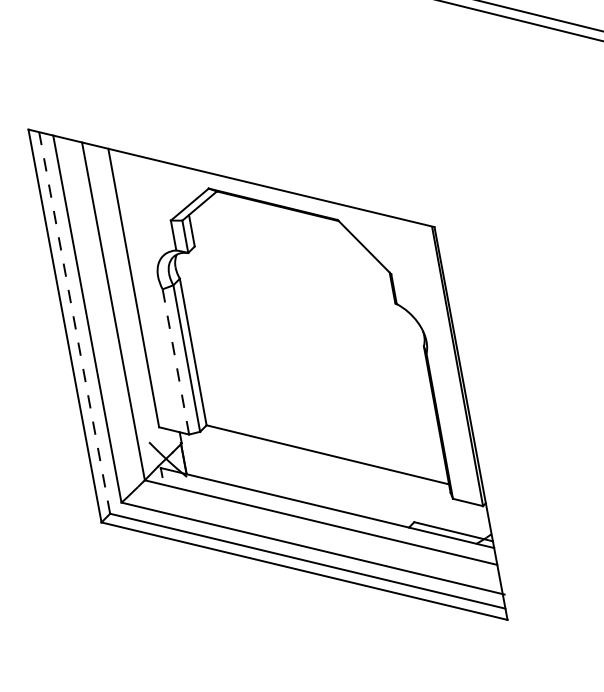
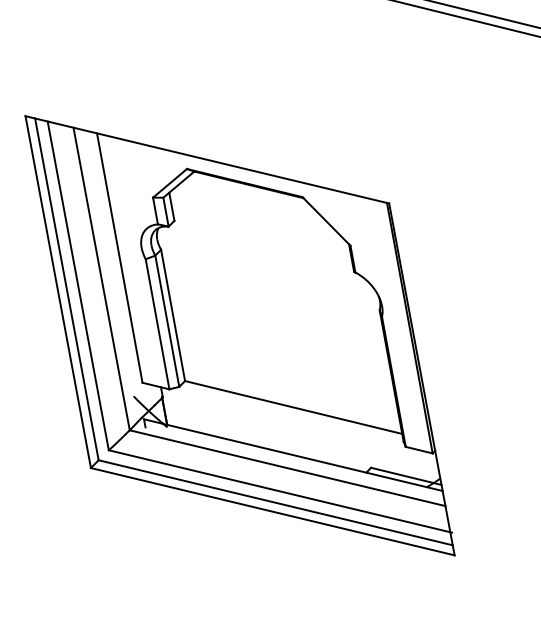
line: (74, 322) -> (66, 288), dashed -> solid
line: (175, 361) -> (157, 323), dashed -> solid

